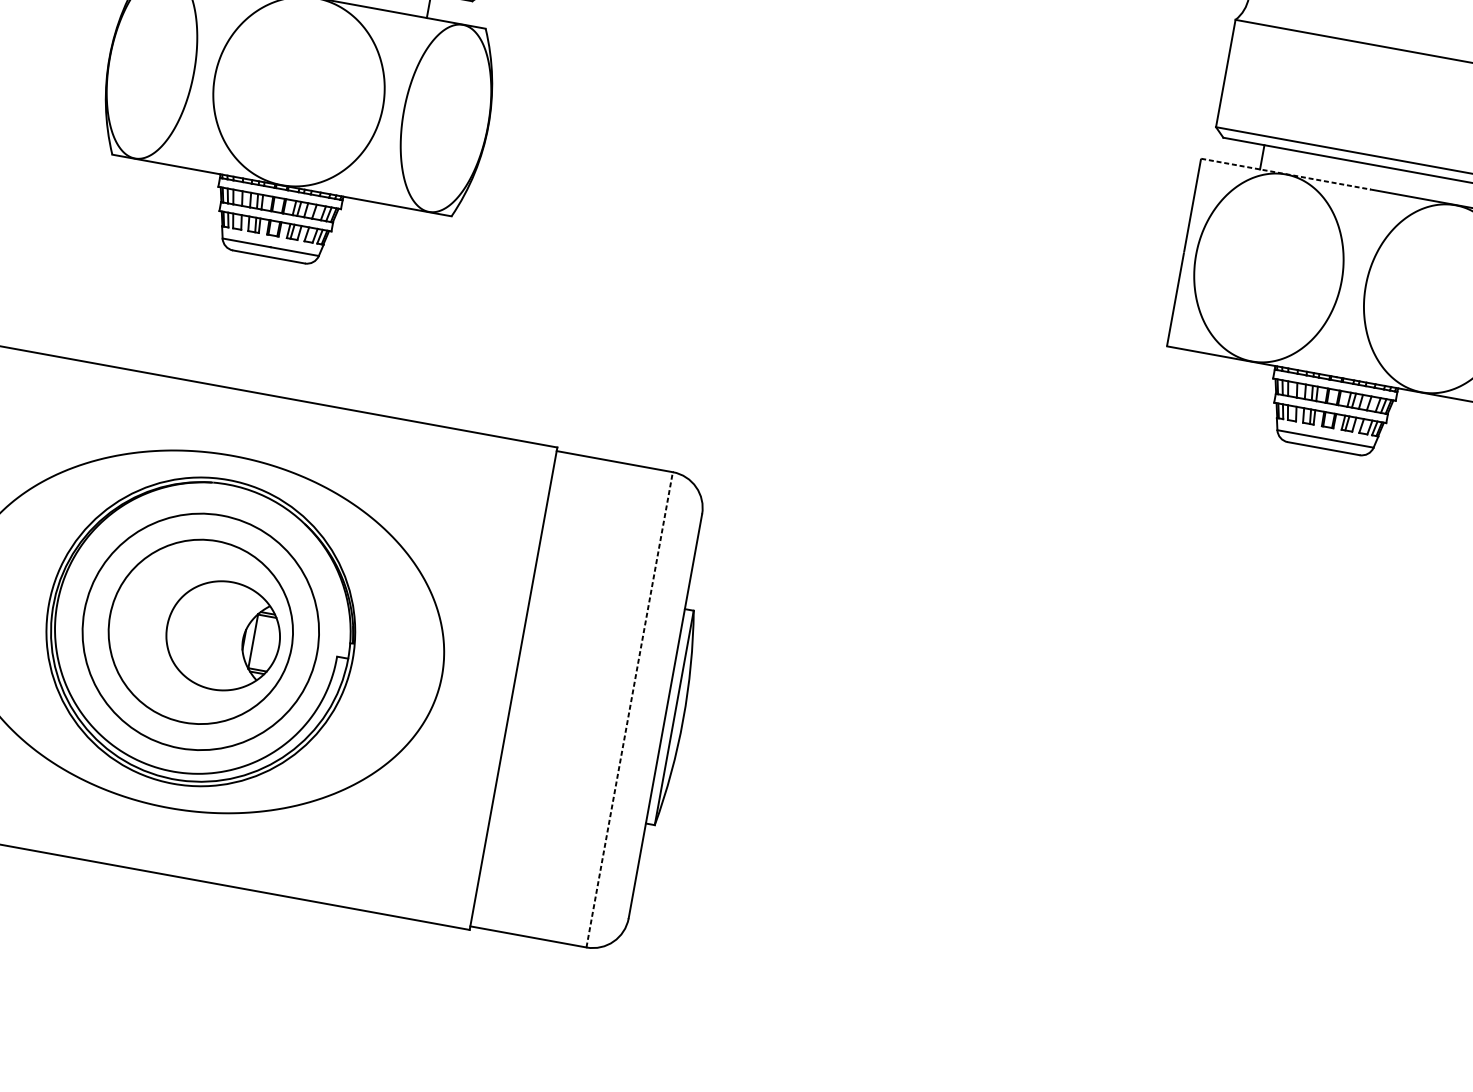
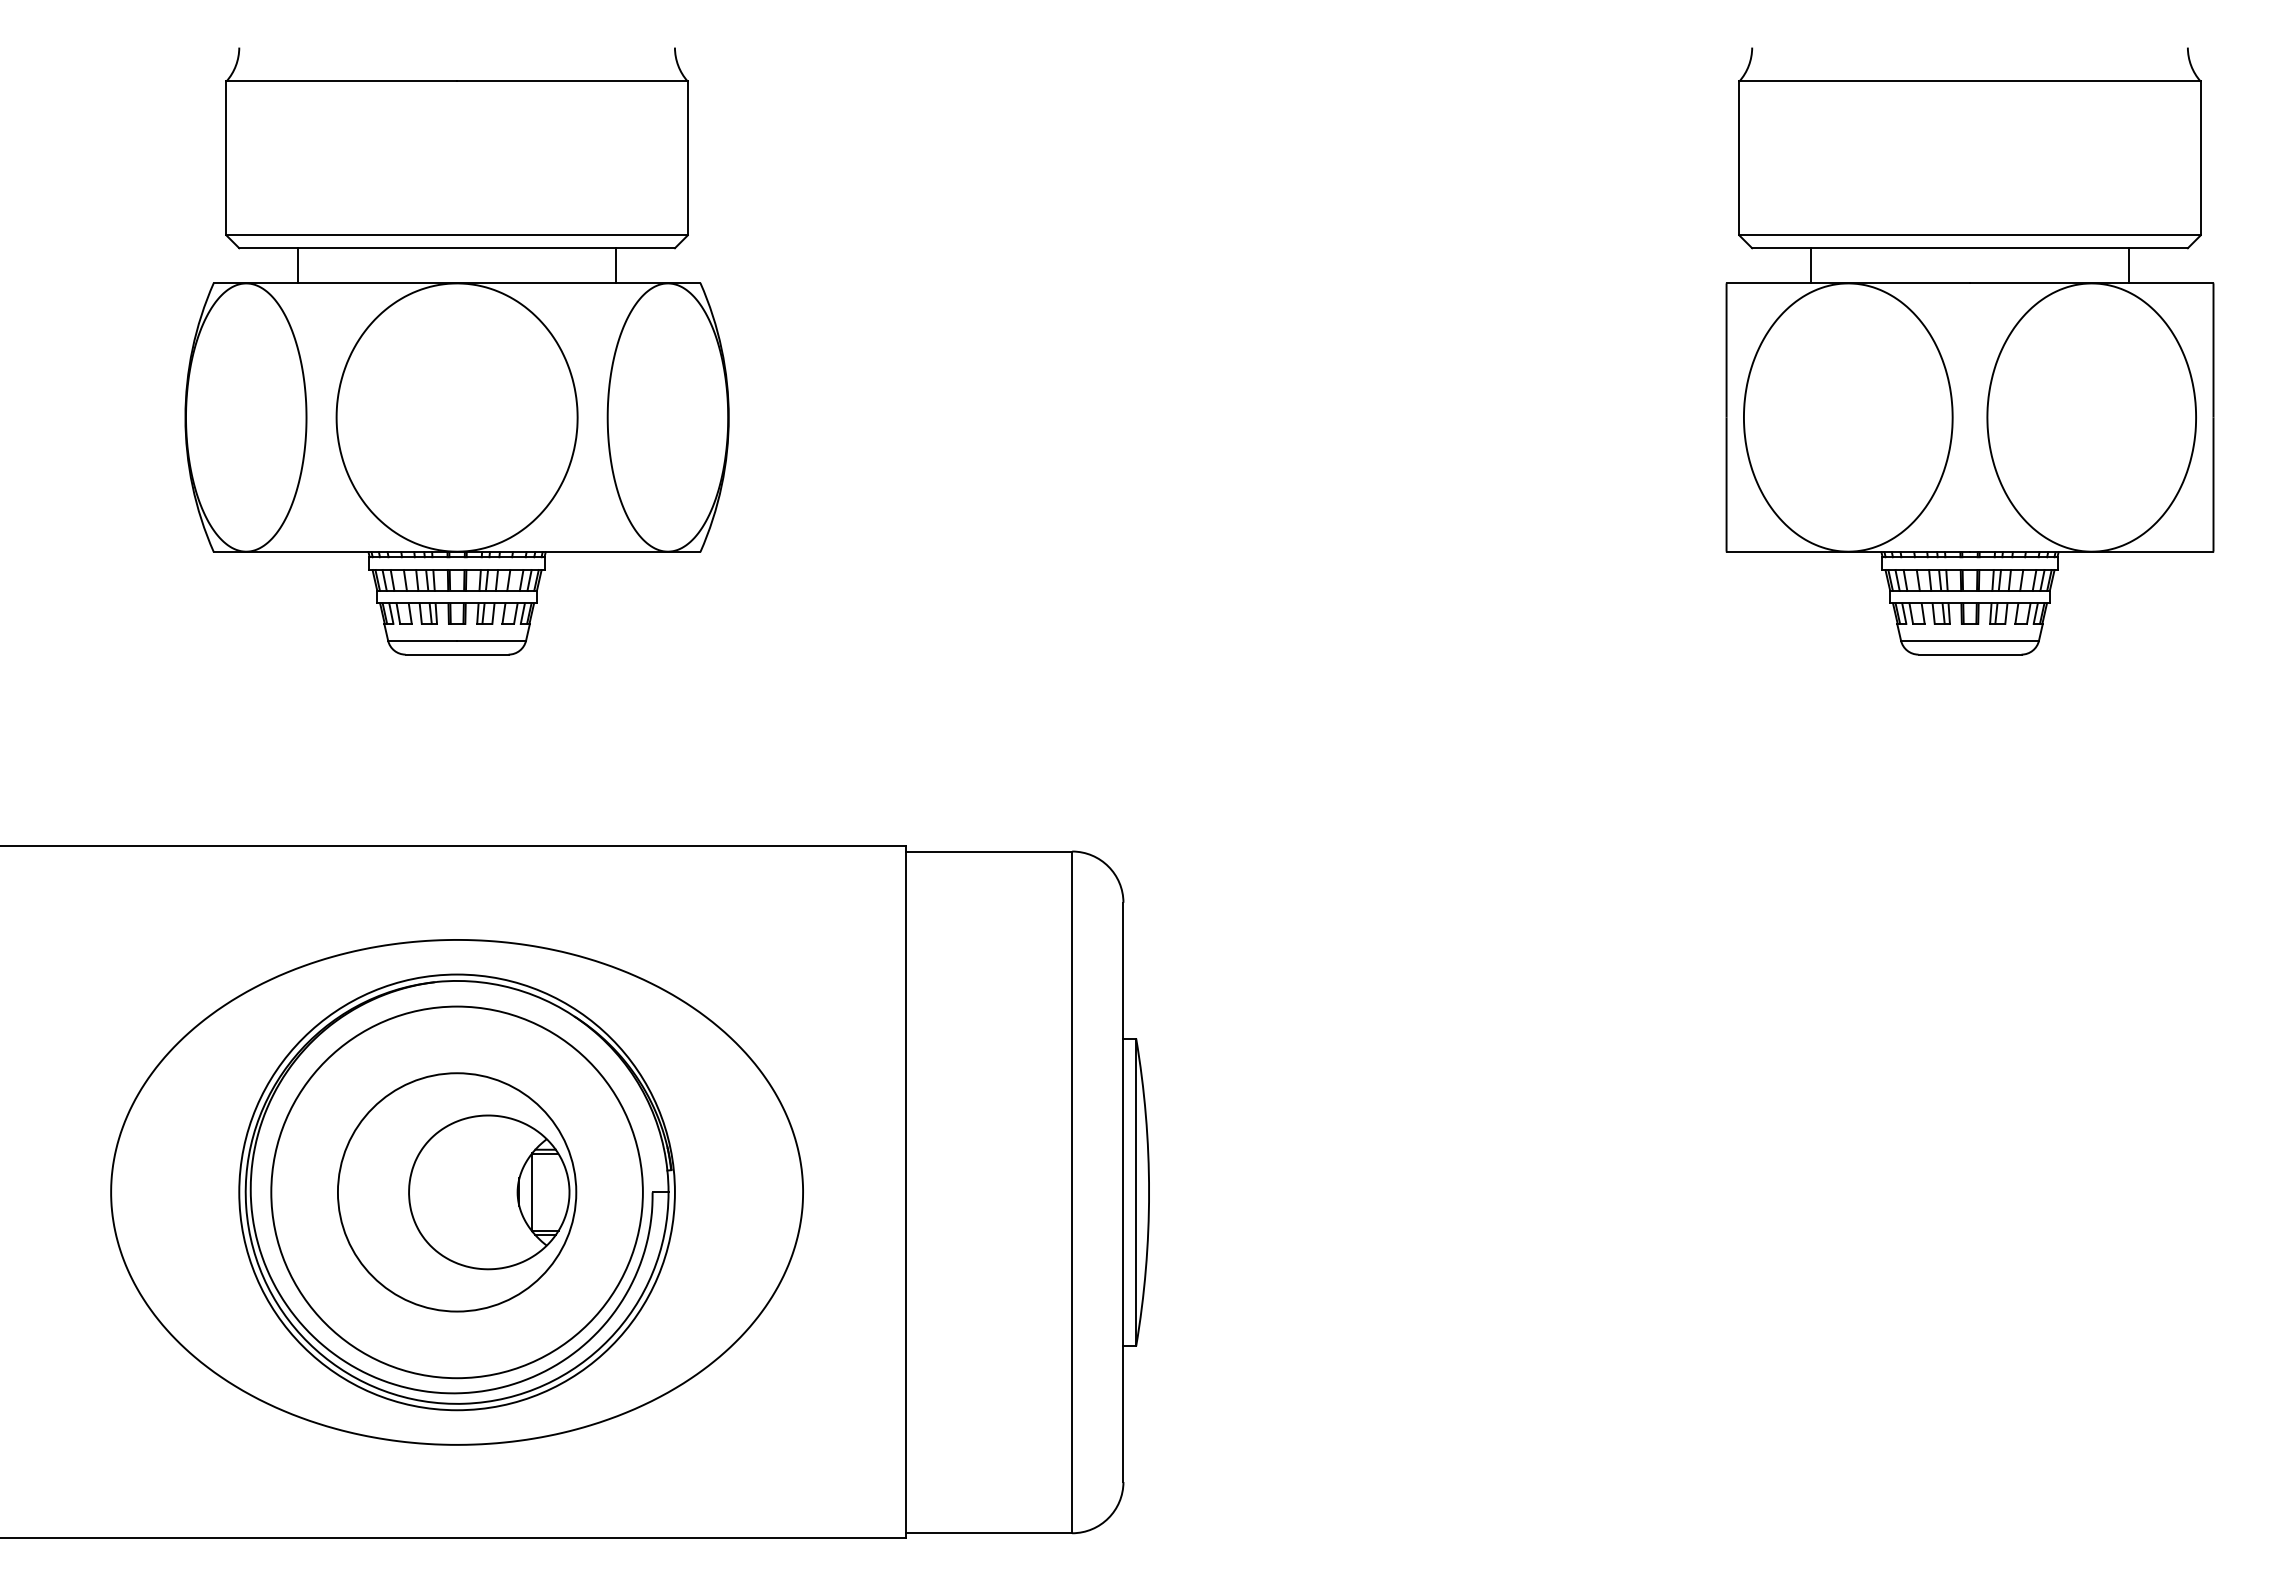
line: (1286, 174) -> (1848, 283), dashed -> solid
circle: (200, 631) -> (456, 1192), size x0.71
circle: (200, 631) -> (456, 1192), size x1.43
line: (629, 709) -> (1072, 1192), dashed -> solid

